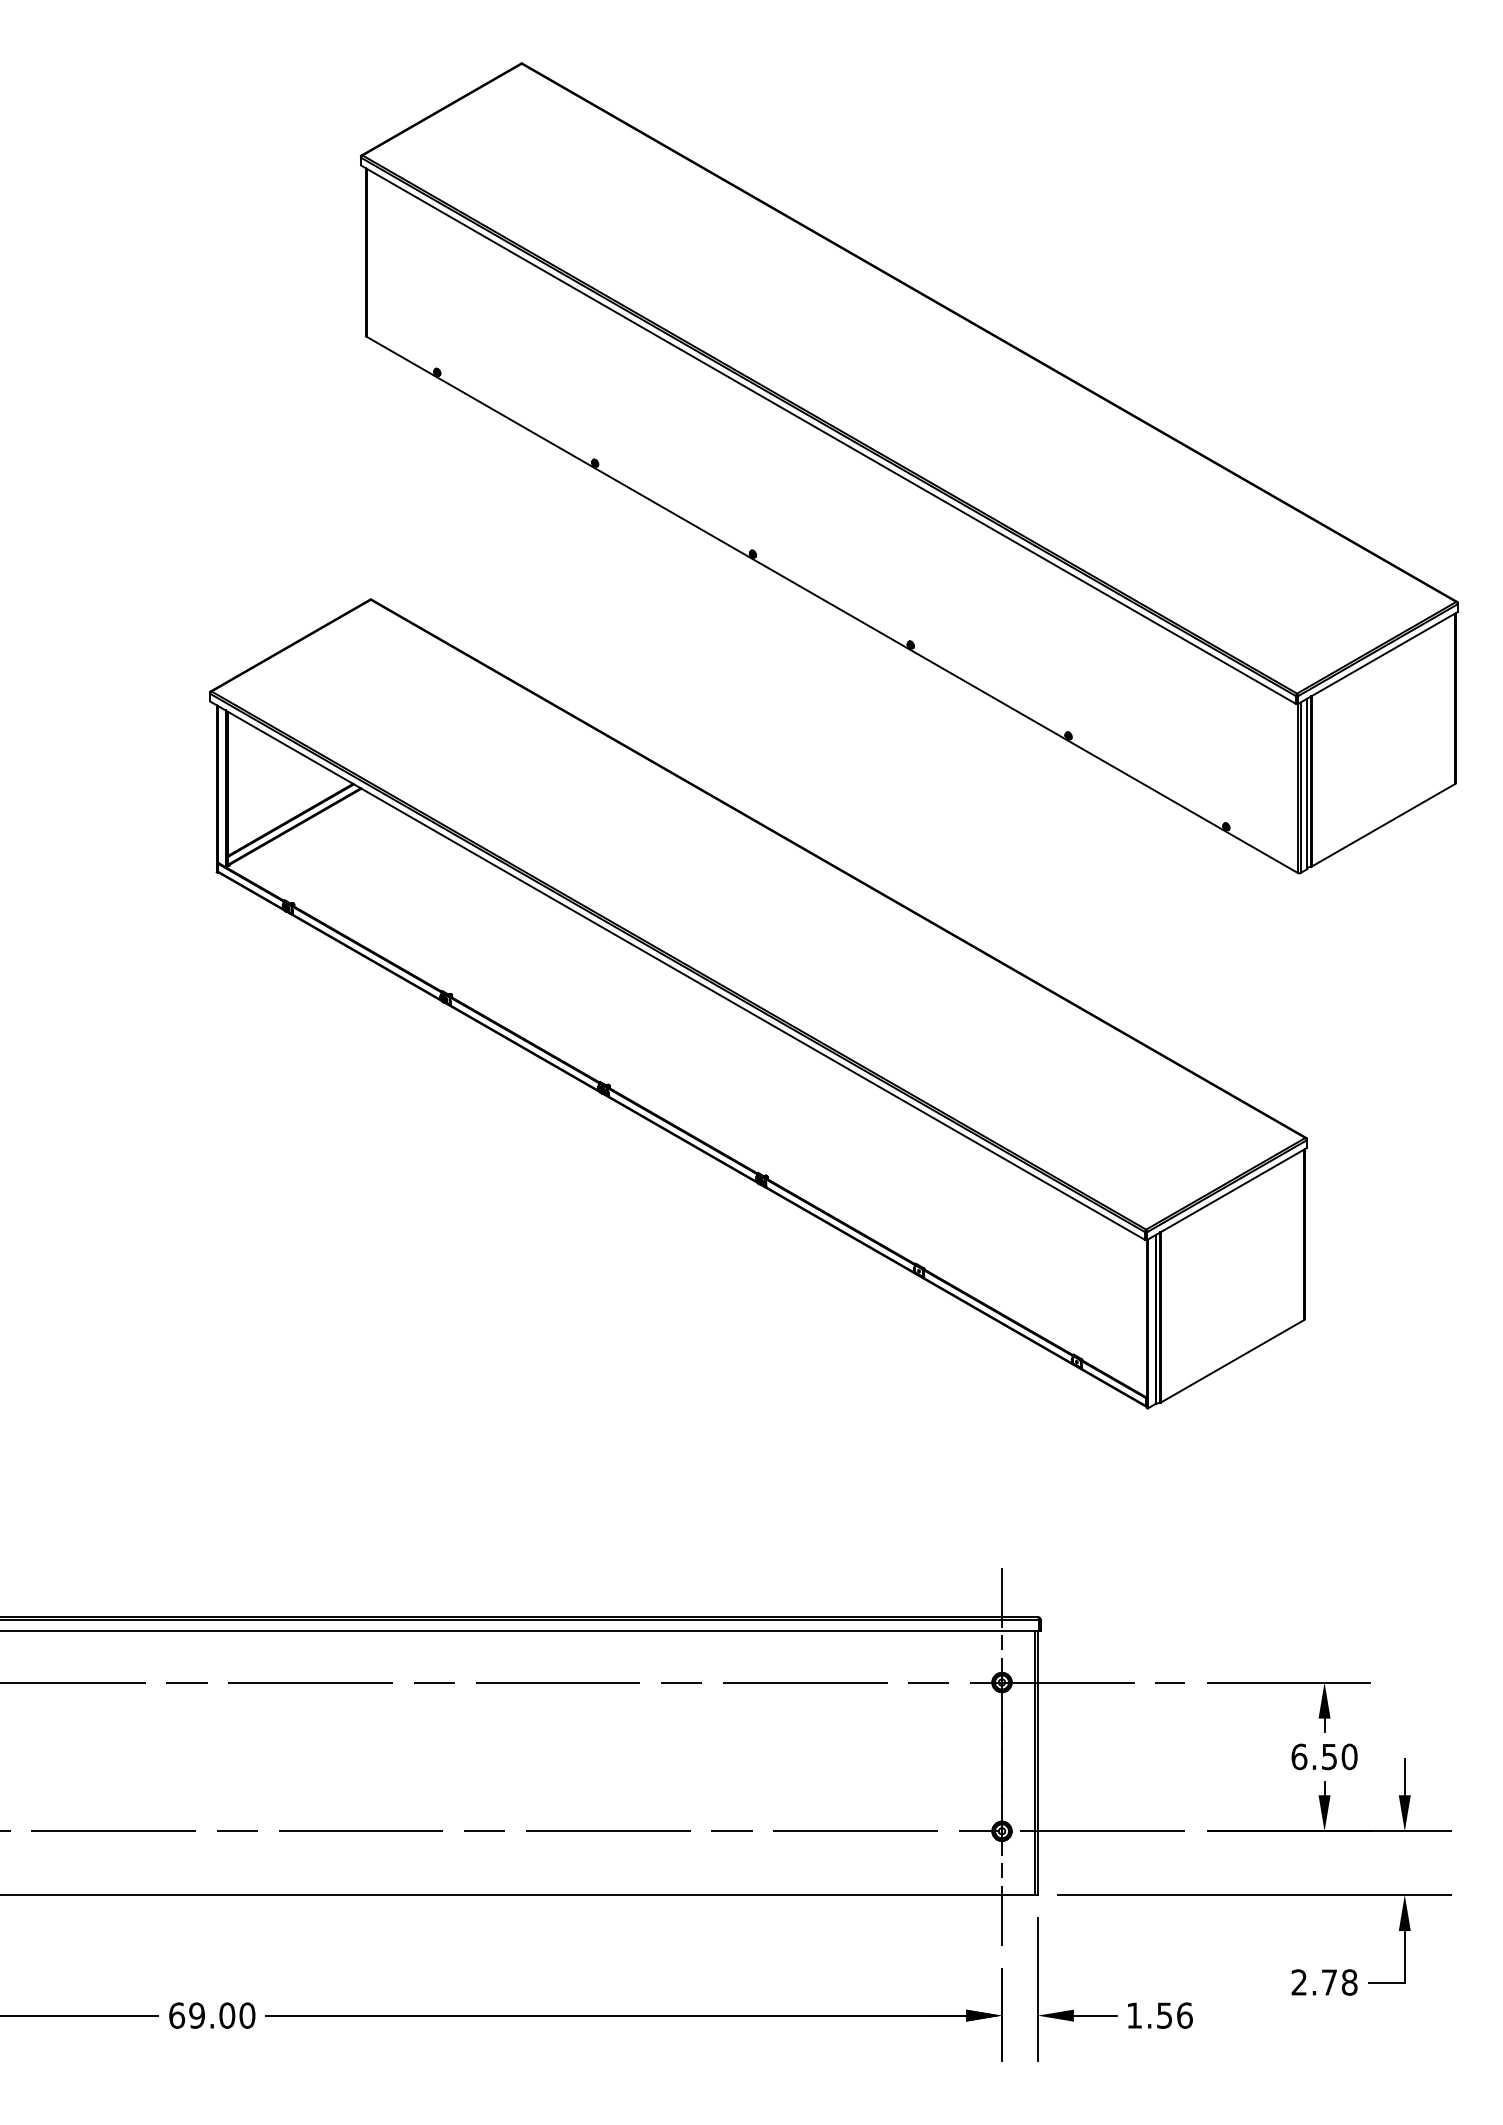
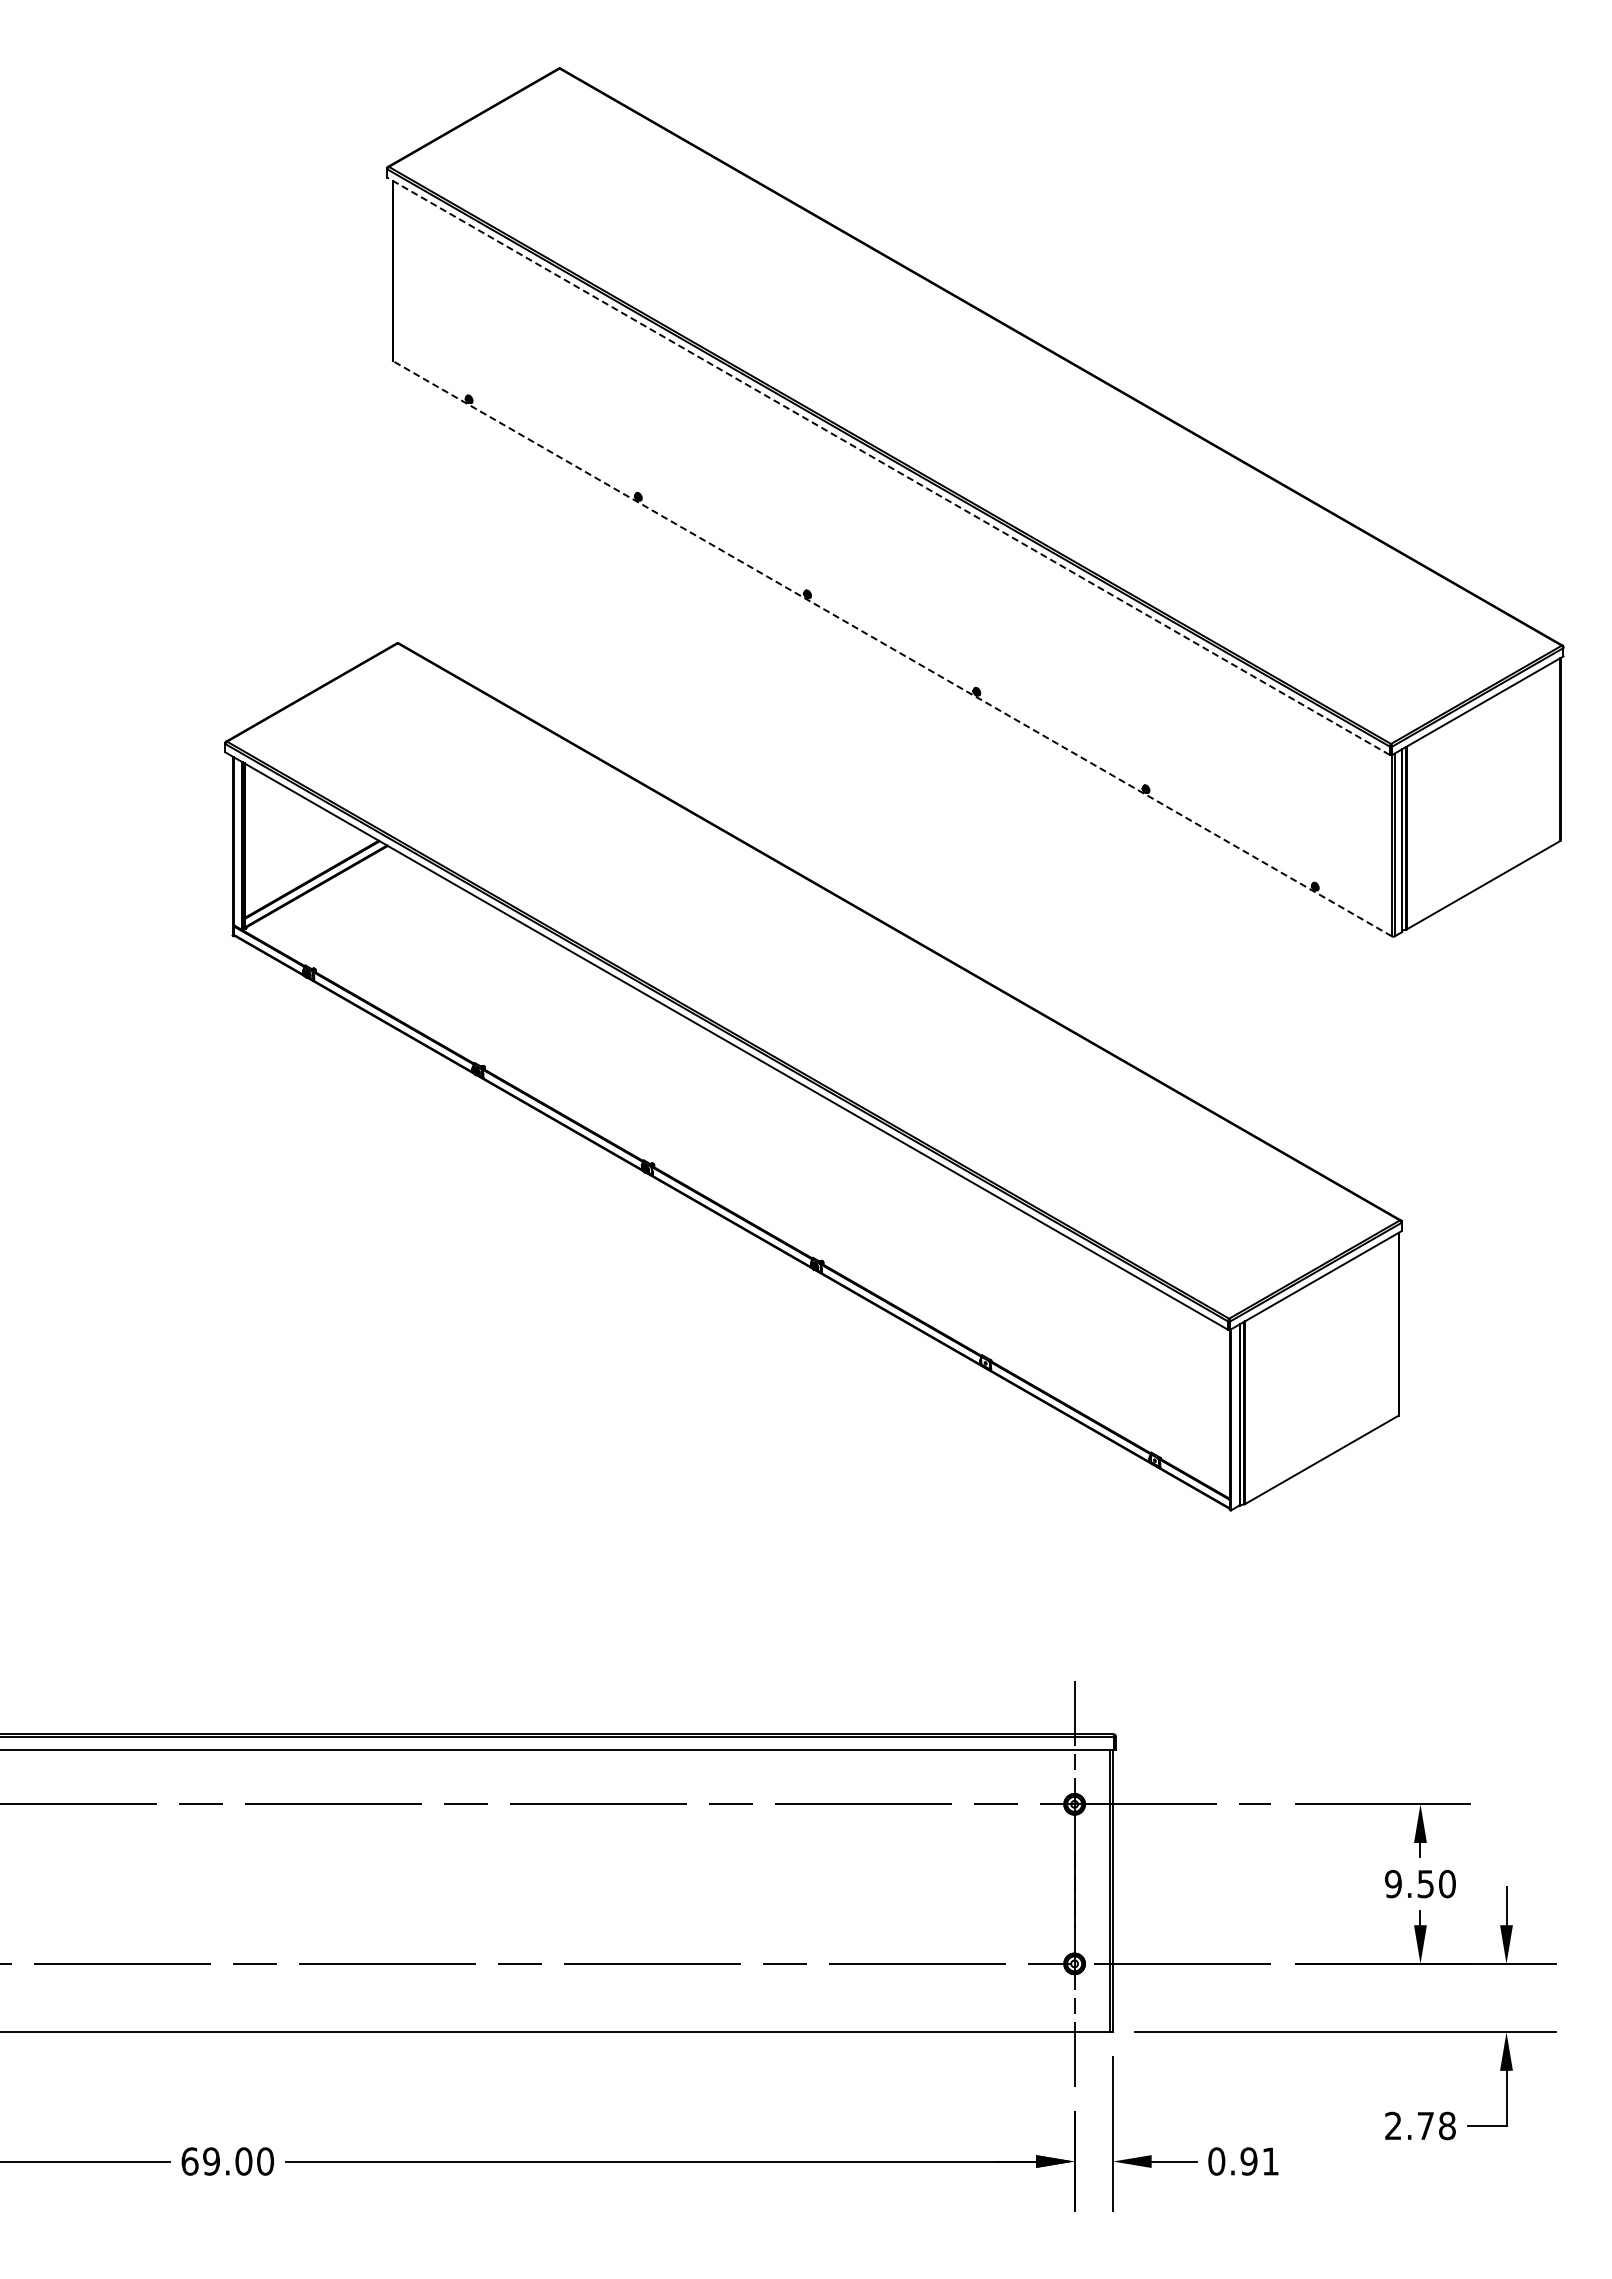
line: (828, 434) -> (888, 466), solid -> dashed
line: (832, 604) -> (892, 648), solid -> dashed
text: (1299, 1756) -> (1393, 1883), 6.50 -> 9.50
text: (1159, 2015) -> (1243, 2161), 1.56 -> 0.91

